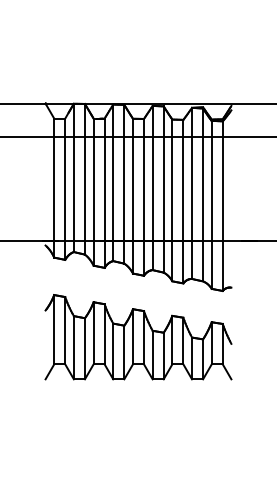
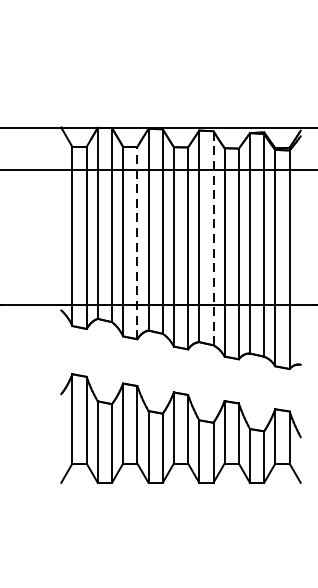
line: (163, 189) -> (213, 238), solid -> dashed
line: (104, 193) -> (137, 243), solid -> dashed

